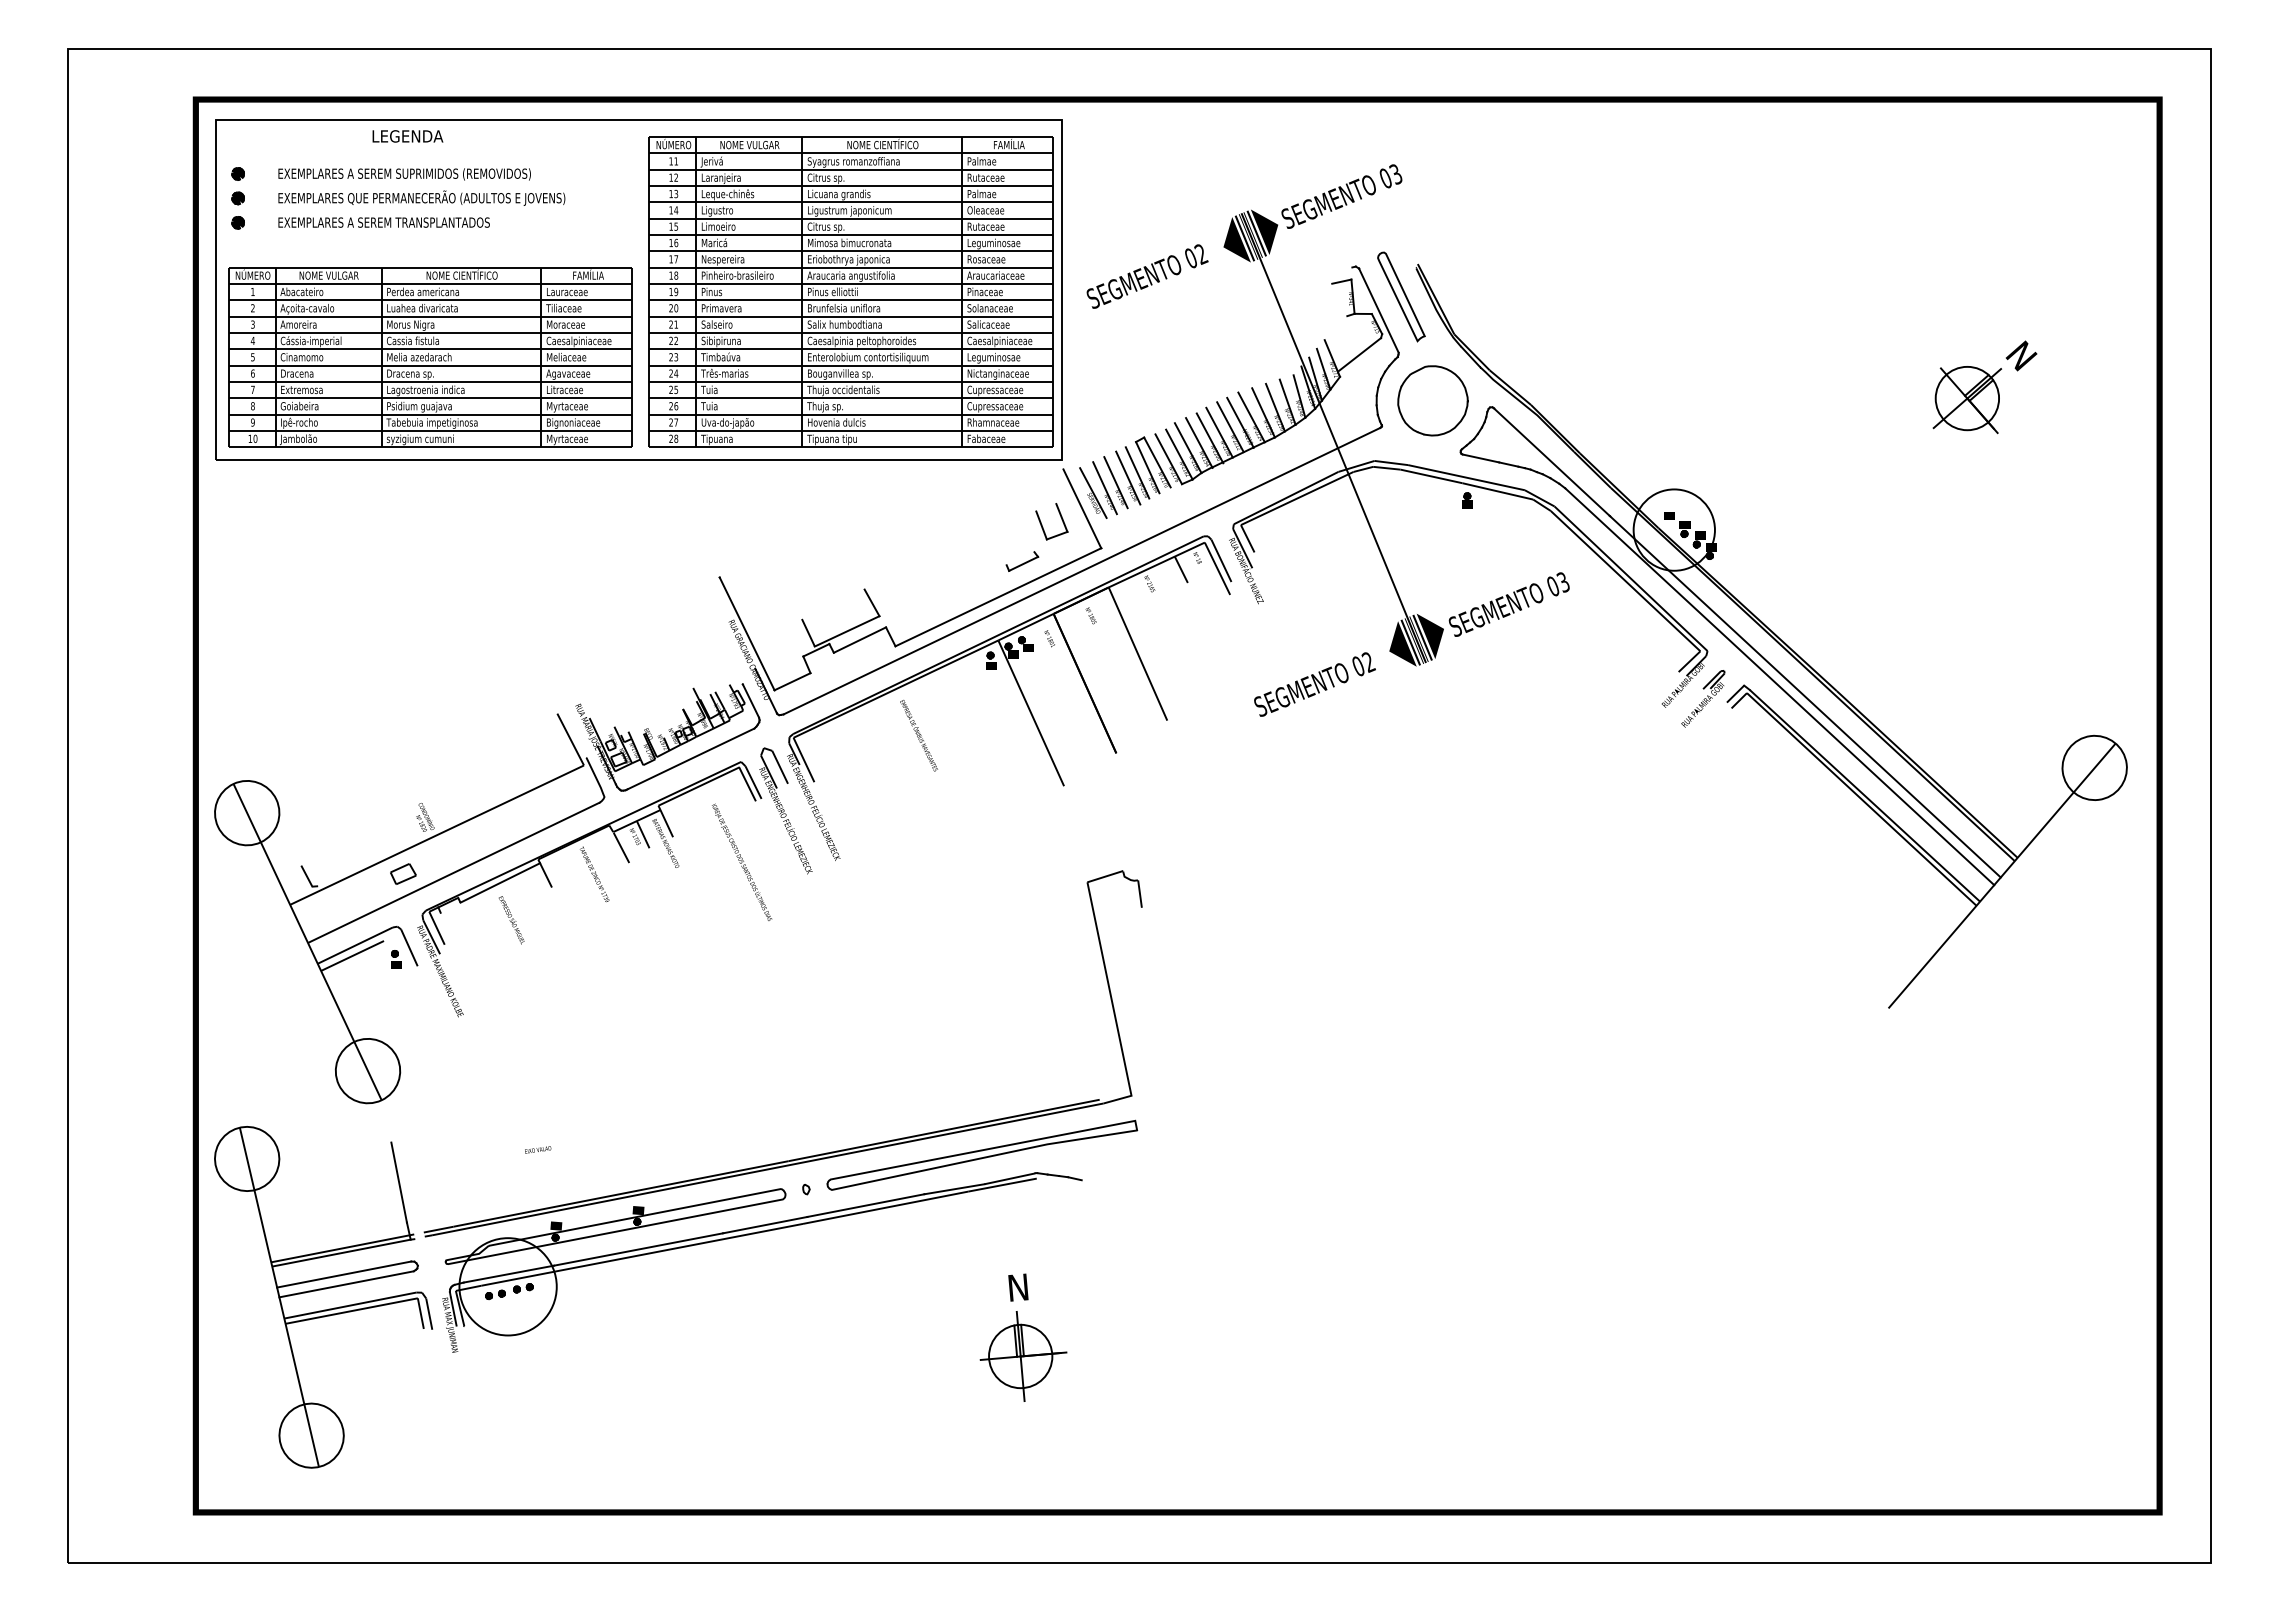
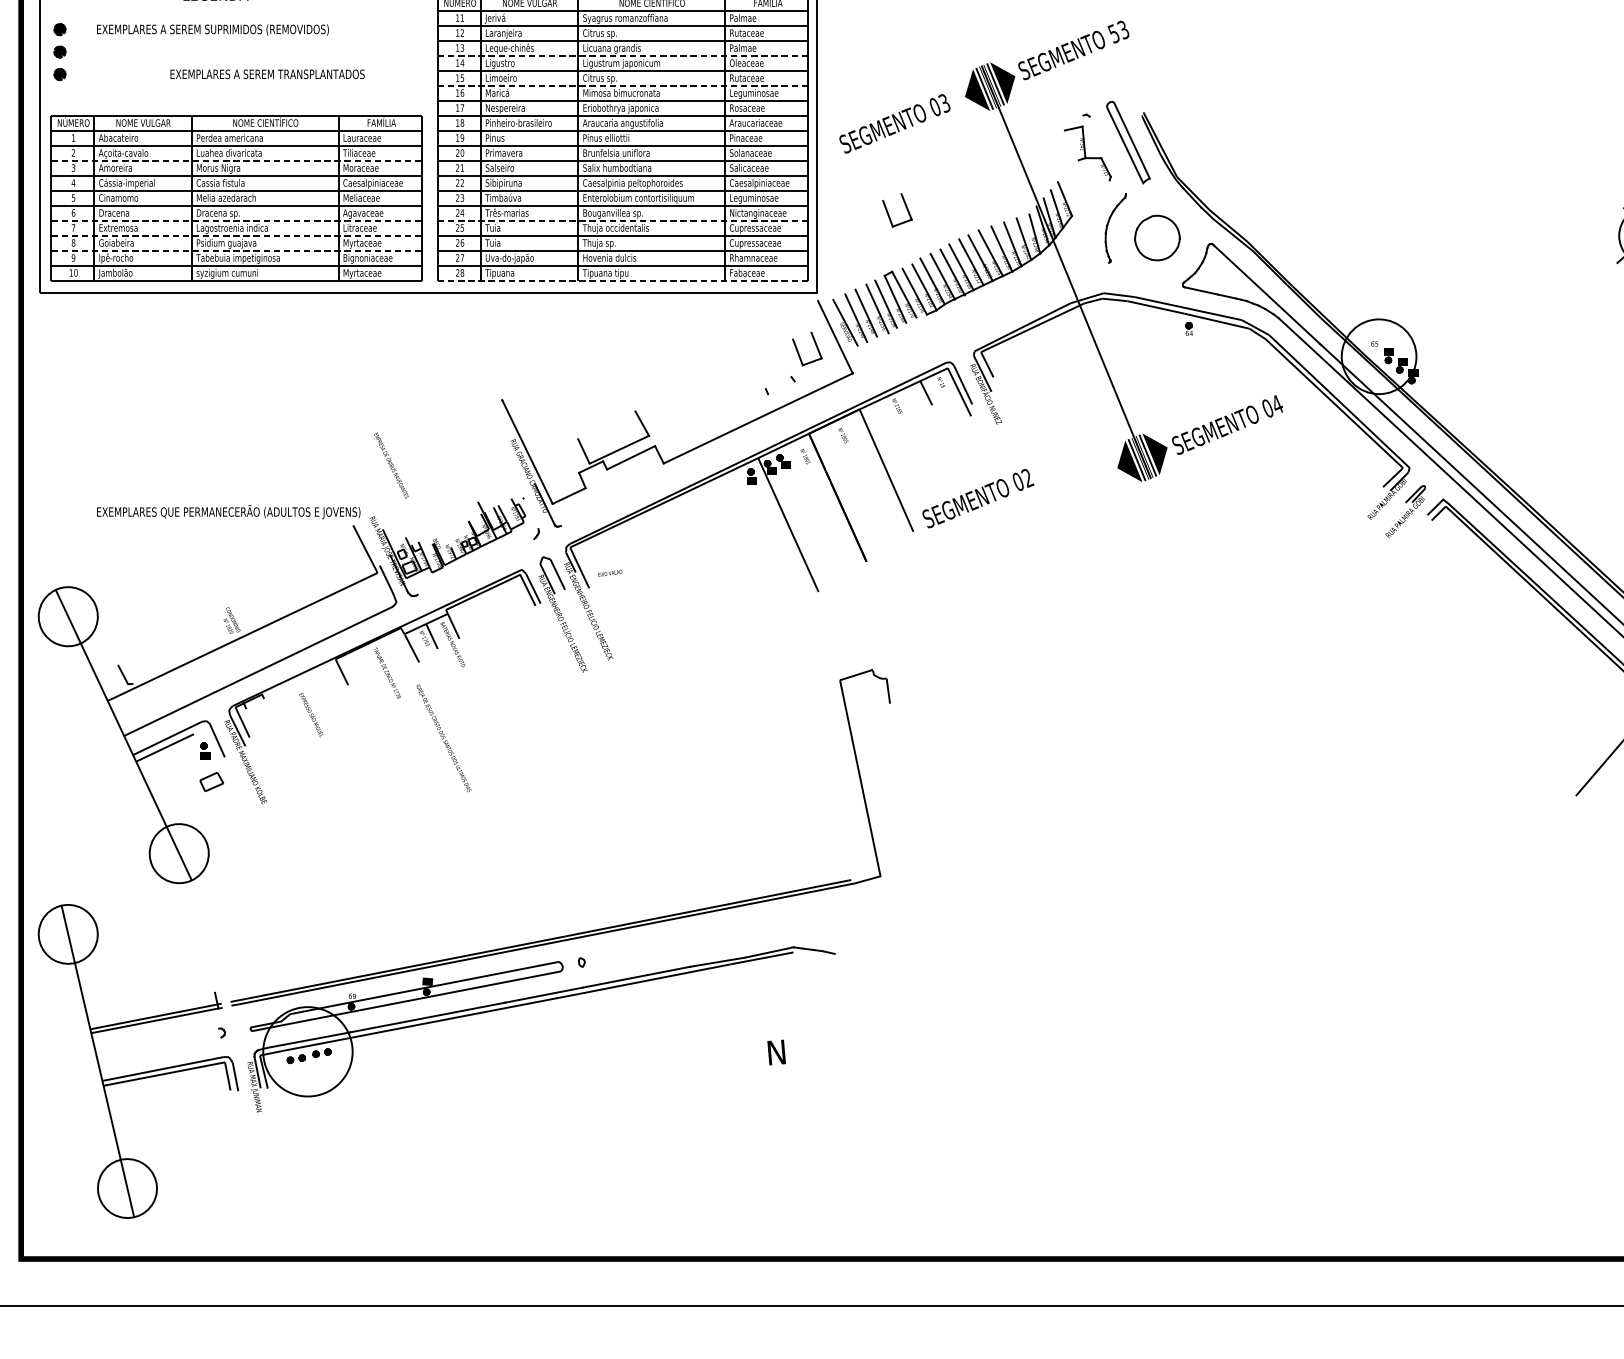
text: (1384, 178) -> (1112, 33), 03 -> 53
text: (421, 197) -> (228, 511), moved
line: (850, 202) -> (622, 55), solid -> dashed
text: (383, 222) -> (266, 74), moved
line: (850, 234) -> (622, 85), solid -> dashed
text: (1201, 254) -> (944, 103), 02 -> 03
line: (1378, 310) -> (1107, 155), removed
line: (430, 316) -> (236, 160), solid -> dashed
line: (1359, 354) -> (1089, 195), removed
part: (1140, 373) -> (888, 212), added
line: (430, 381) -> (236, 220), solid -> dashed
line: (850, 381) -> (622, 220), solid -> dashed
line: (430, 398) -> (236, 235), solid -> dashed
part: (1432, 400) -> (1156, 237), size x0.7
line: (430, 414) -> (236, 250), solid -> dashed
line: (850, 447) -> (622, 280), solid -> dashed
fill: (1467, 504) -> (1189, 333), removed
fill: (1669, 515) -> (1374, 343), removed
line: (1023, 563) -> (781, 387), removed
line: (1081, 570) -> (834, 393), removed
text: (1562, 582) -> (1276, 404), 03 -> 04
text: (1314, 684) -> (977, 498), moved
line: (750, 700) -> (530, 513), removed
text: (918, 735) -> (390, 465), moved
line: (690, 758) -> (475, 566), removed
text: (742, 861) -> (444, 737), moved
part: (403, 873) -> (211, 781), moved
line: (500, 882) -> (300, 680), removed
text: (538, 1149) -> (610, 572), moved
part: (982, 1154) -> (743, 930), removed
line: (398, 1182) -> (207, 955), removed
fill: (556, 1225) -> (352, 995), removed
line: (344, 1274) -> (157, 1040), removed
line: (346, 1284) -> (159, 1049), removed
part: (1023, 1356) -> (781, 1115), removed

